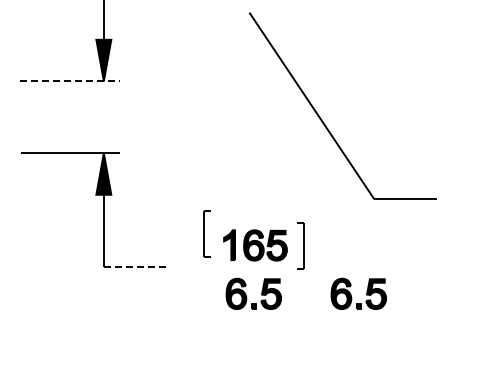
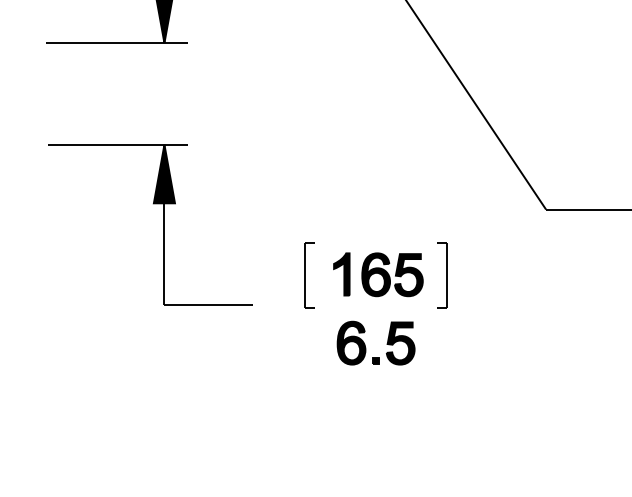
line: (70, 81) -> (117, 43), dashed -> solid
part: (206, 233) -> (309, 274), moved
line: (134, 266) -> (207, 304), dashed -> solid
part: (351, 294) -> (513, 343), removed

